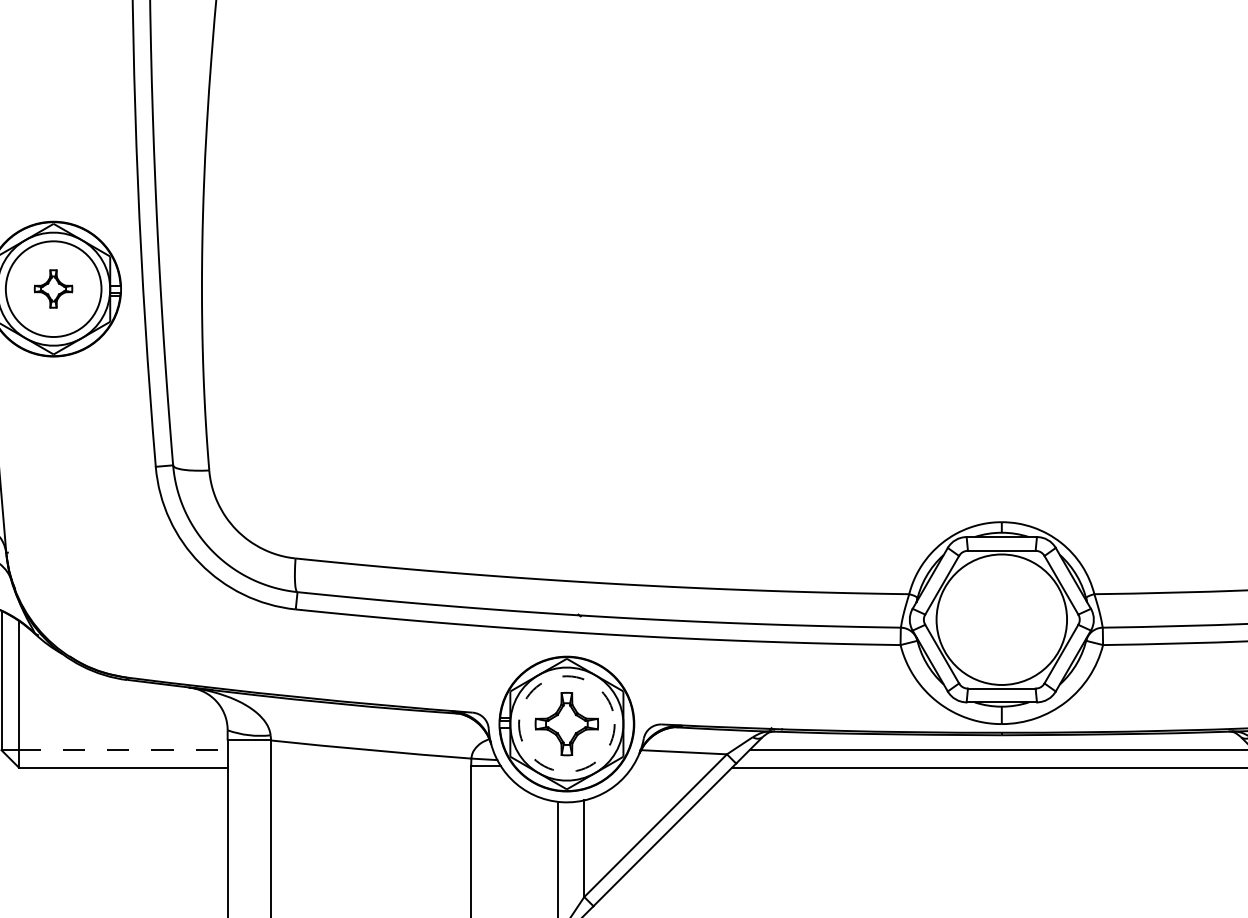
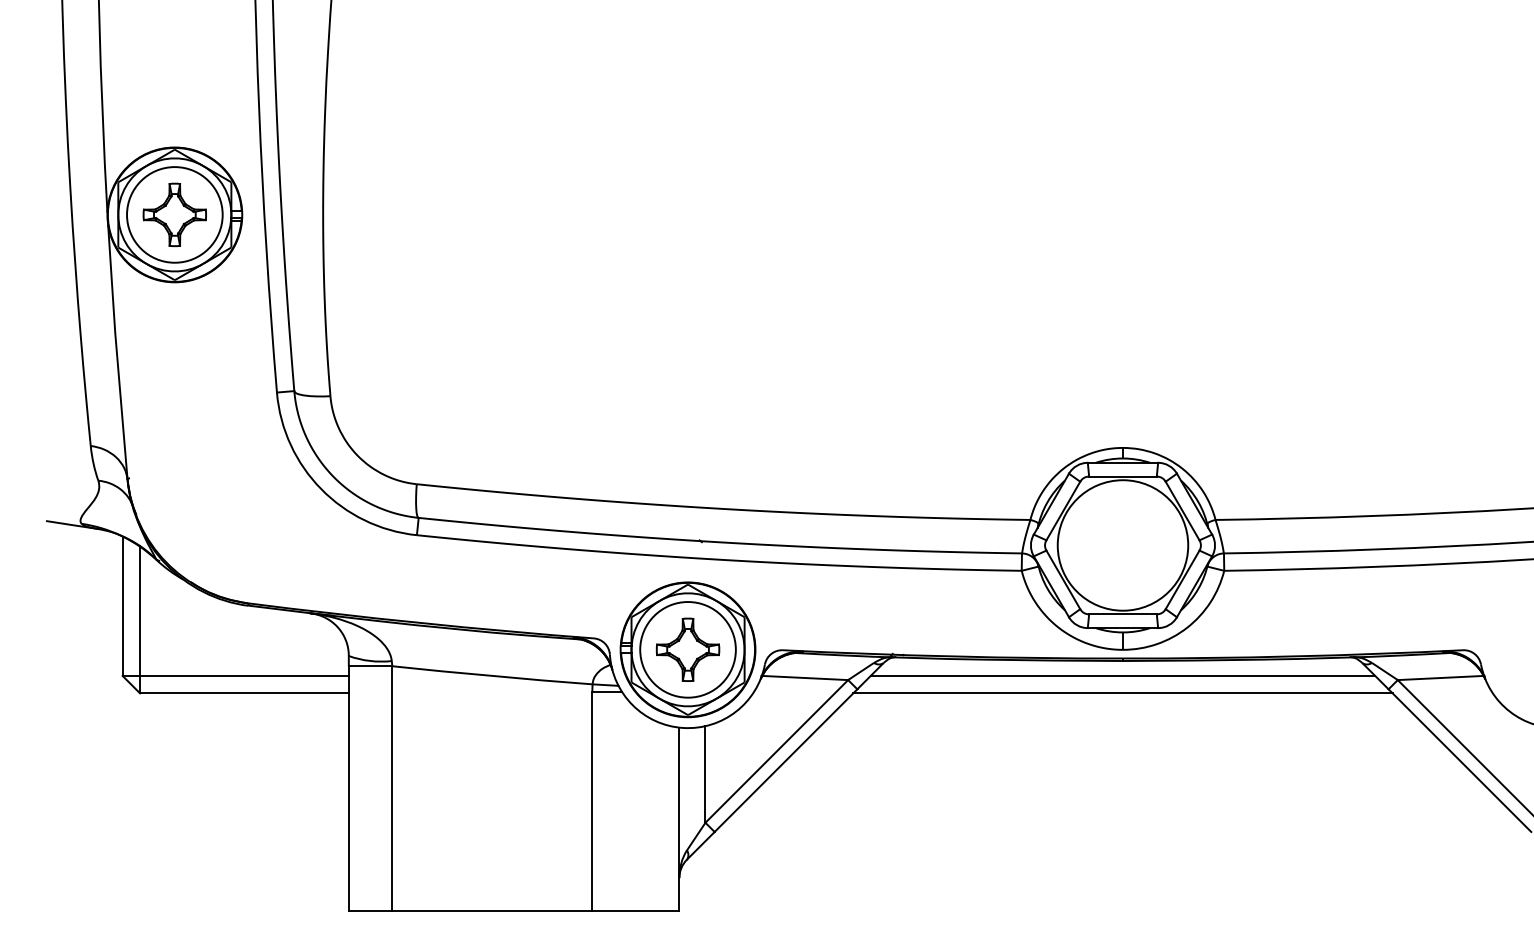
part: (53, 288) -> (174, 214), size x1.67
circle: (566, 723) -> (687, 649), dashed -> solid
line: (123, 749) -> (244, 675), dashed -> solid

